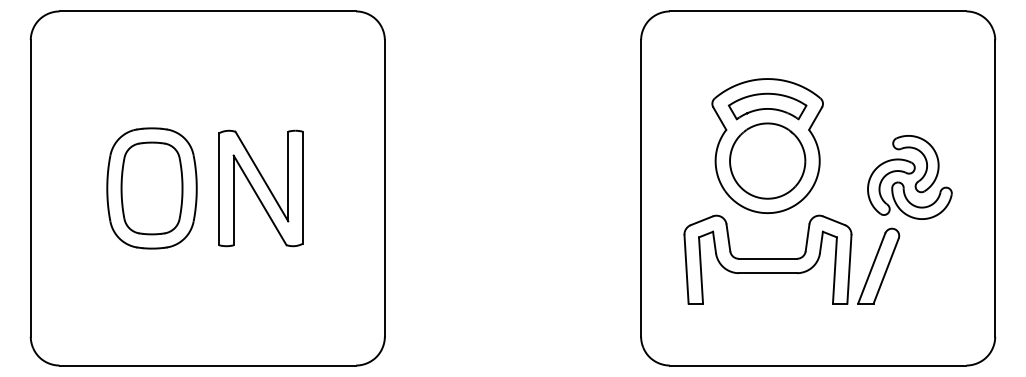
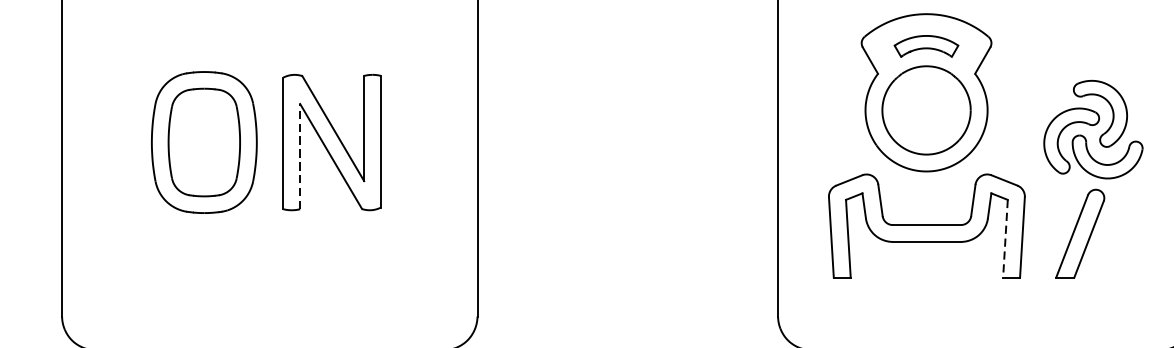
part: (767, 106) -> (926, 46), size x0.7
line: (233, 200) -> (299, 156), solid -> dashed
part: (878, 265) -> (1080, 232), moved
line: (834, 271) -> (1004, 239), solid -> dashed

